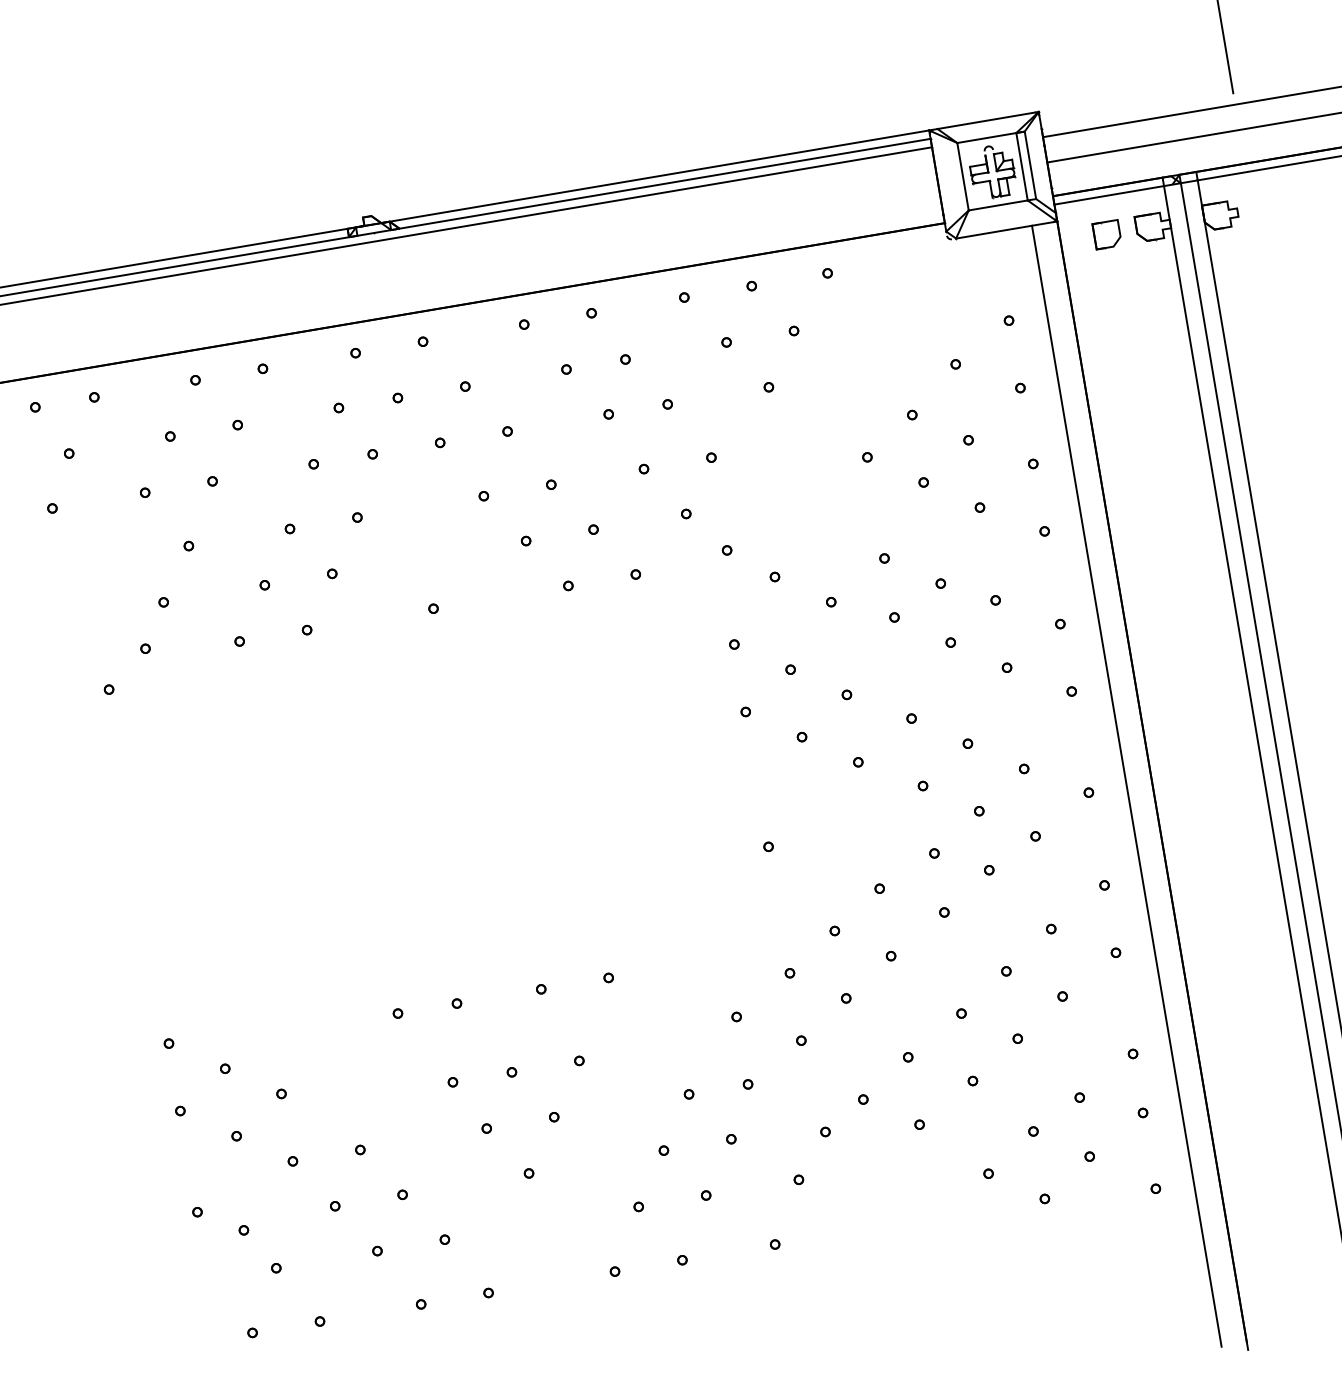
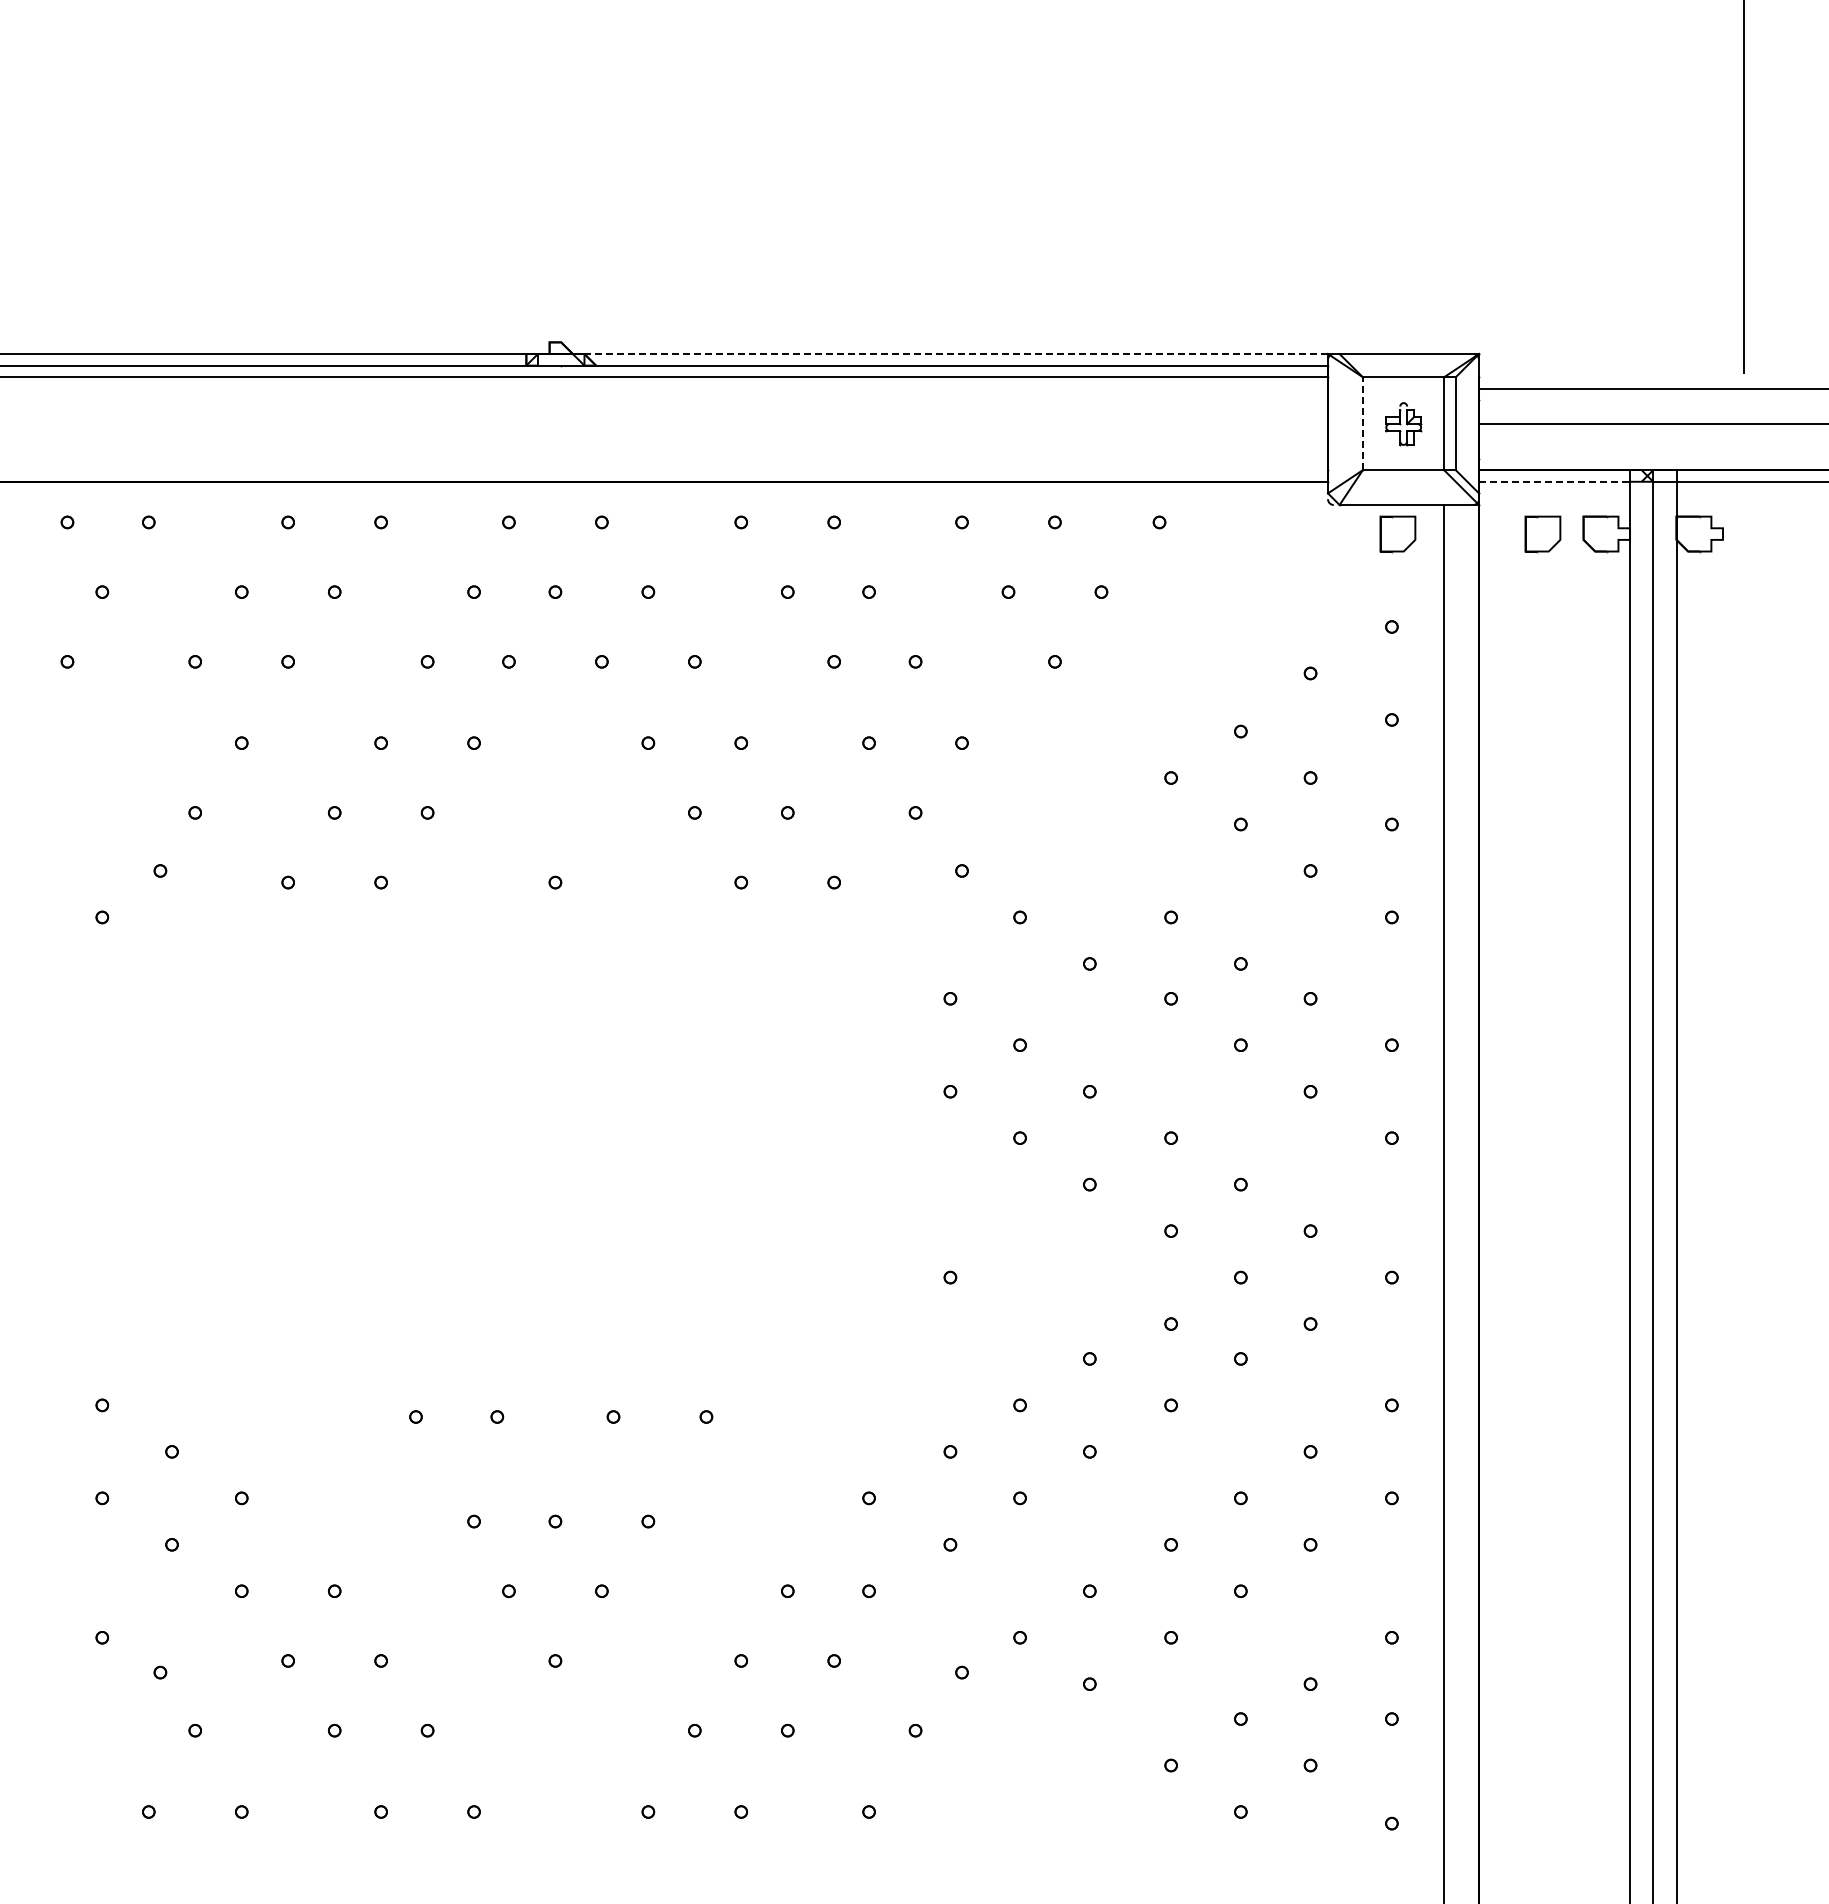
part: (992, 172) -> (1403, 424), size x0.6
line: (659, 176) -> (956, 354), solid -> dashed
line: (962, 176) -> (1362, 423), solid -> dashed
line: (1109, 195) -> (1554, 481), solid -> dashed
part: (1001, 252) -> (1397, 534), added

